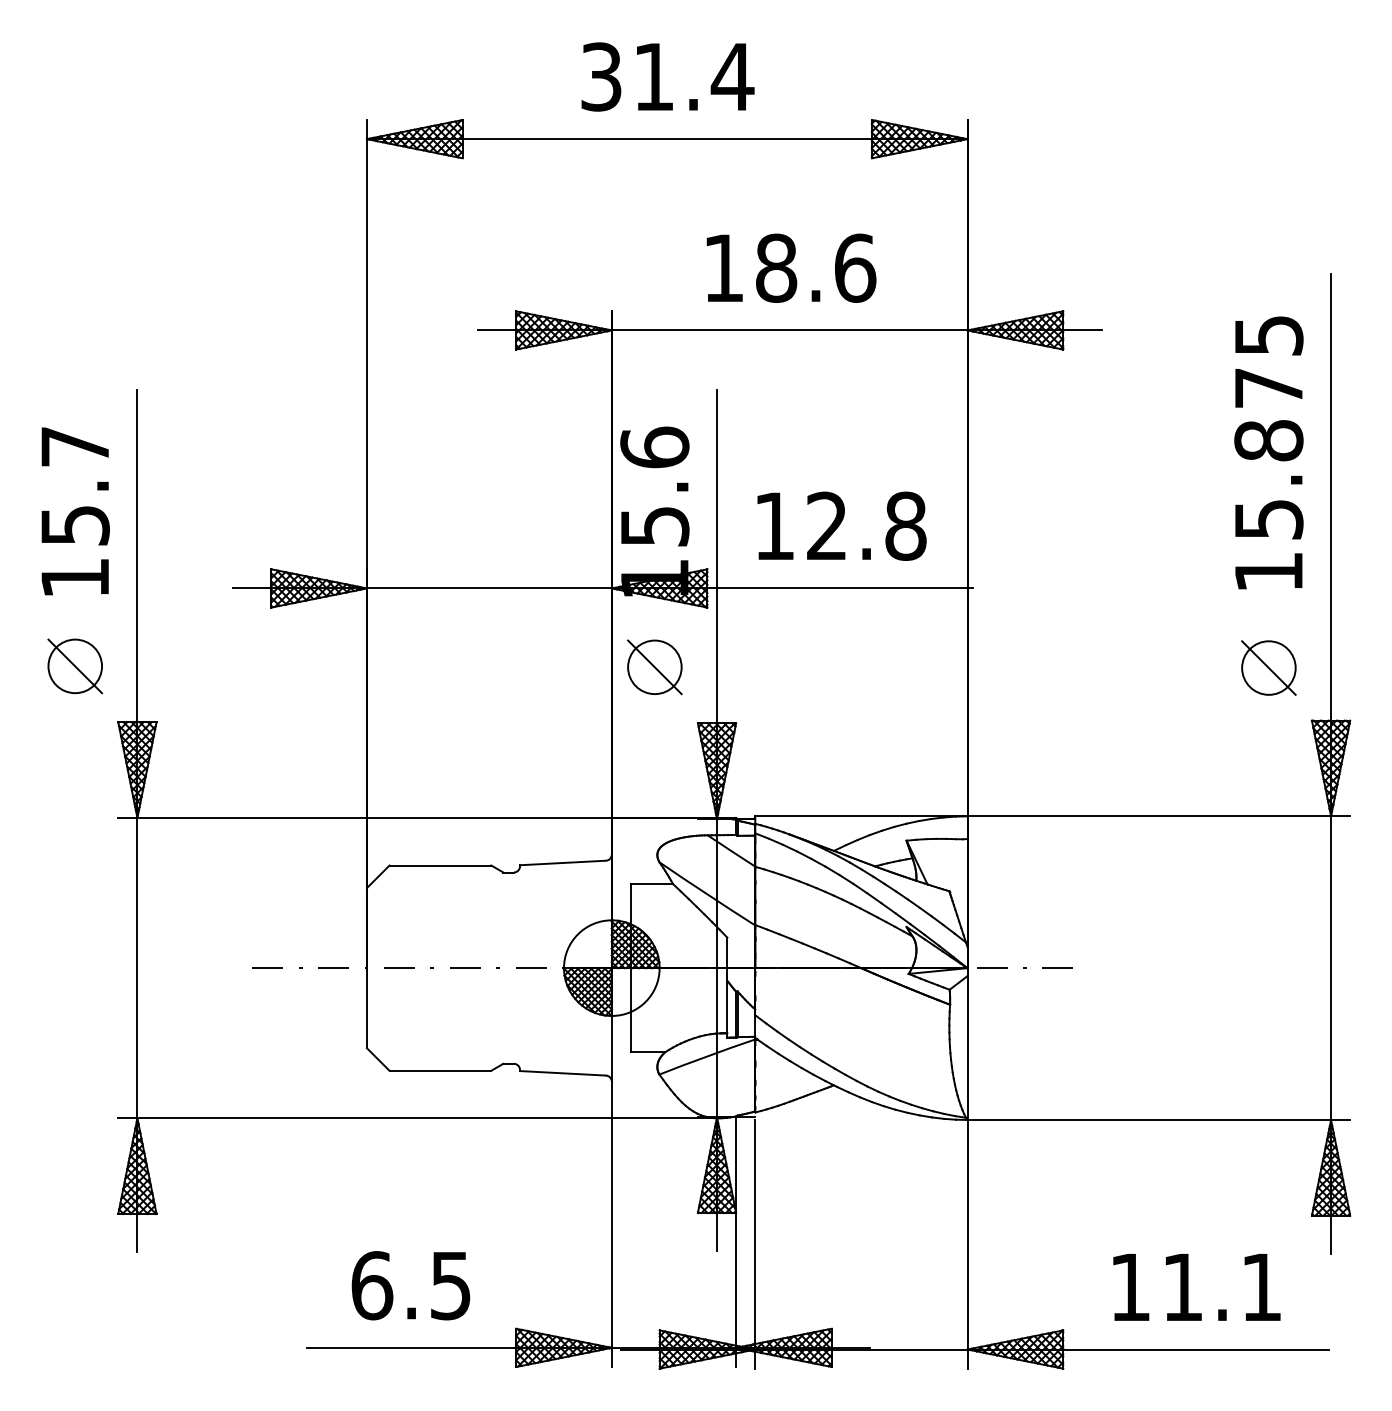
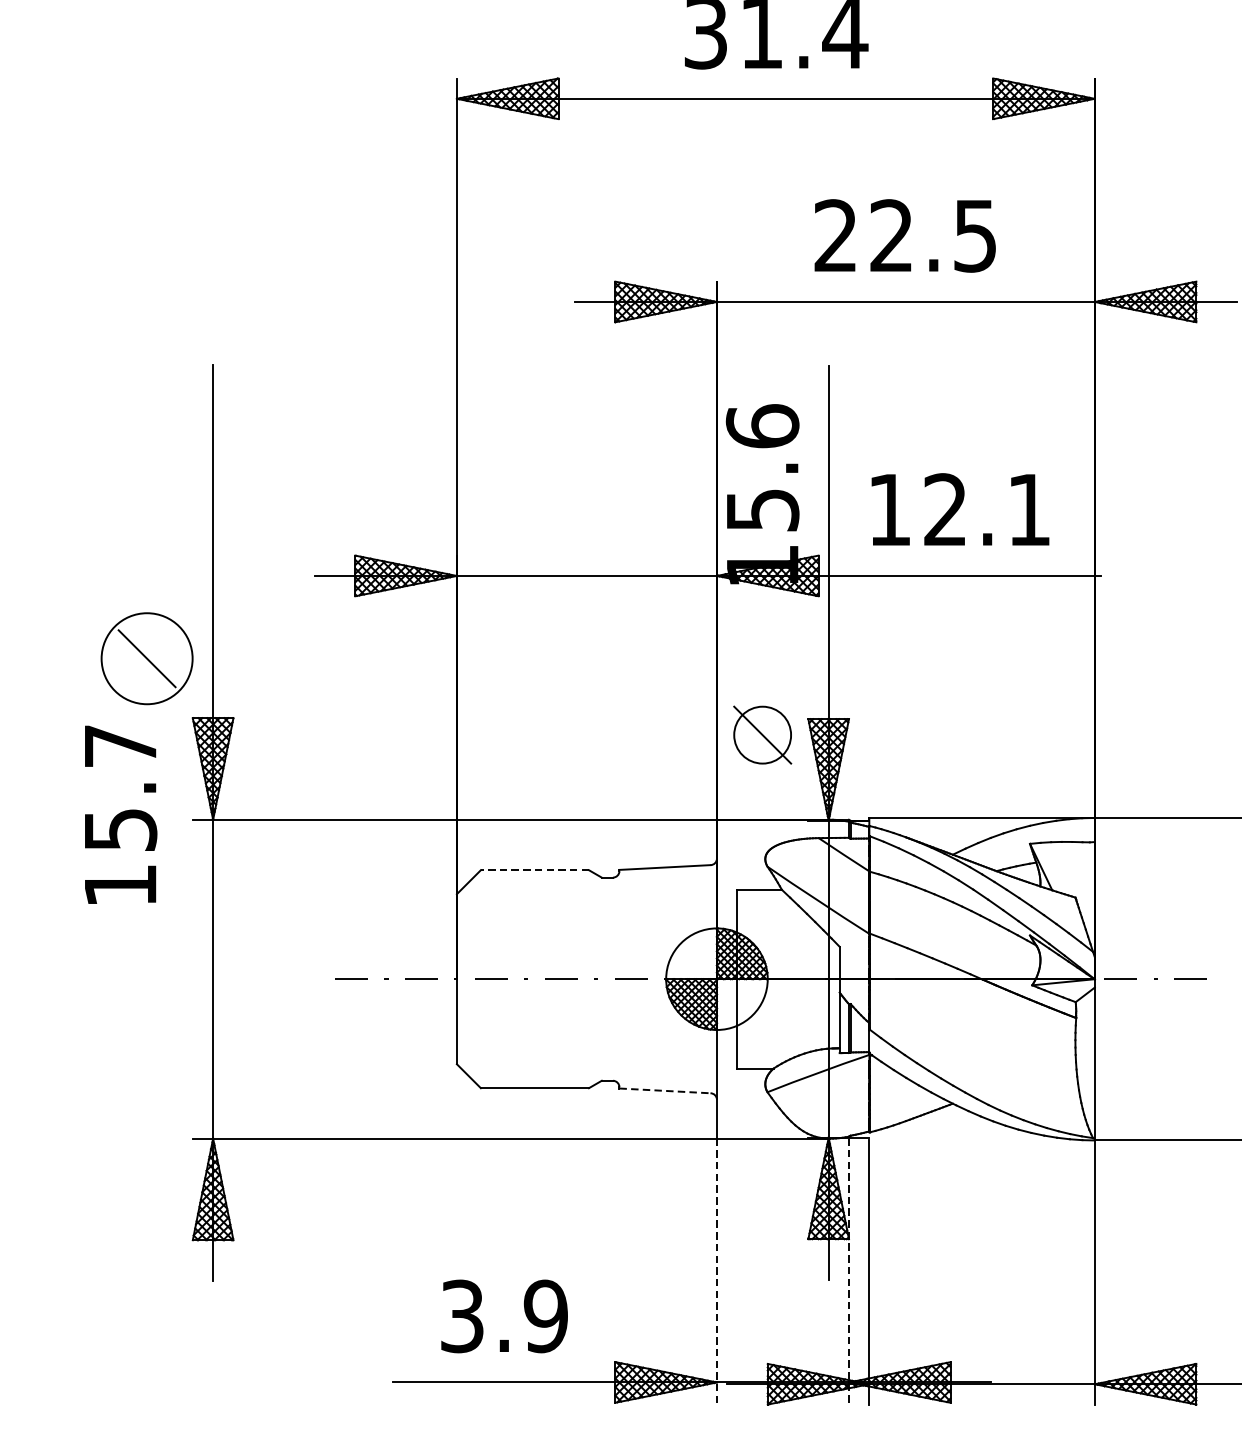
text: (789, 267) -> (905, 235), 18.6 -> 22.5
text: (75, 511) -> (120, 814), moved
text: (905, 525) -> (1028, 509), 12.8 -> 12.1
circle: (75, 666) -> (147, 658), size x1.6
part: (654, 667) -> (762, 735), moved
line: (440, 865) -> (535, 870), solid -> dashed
line: (562, 1073) -> (664, 1091), solid -> dashed
line: (736, 1242) -> (849, 1270), solid -> dashed
line: (611, 1243) -> (716, 1271), solid -> dashed
text: (411, 1285) -> (504, 1316), 6.5 -> 3.9

